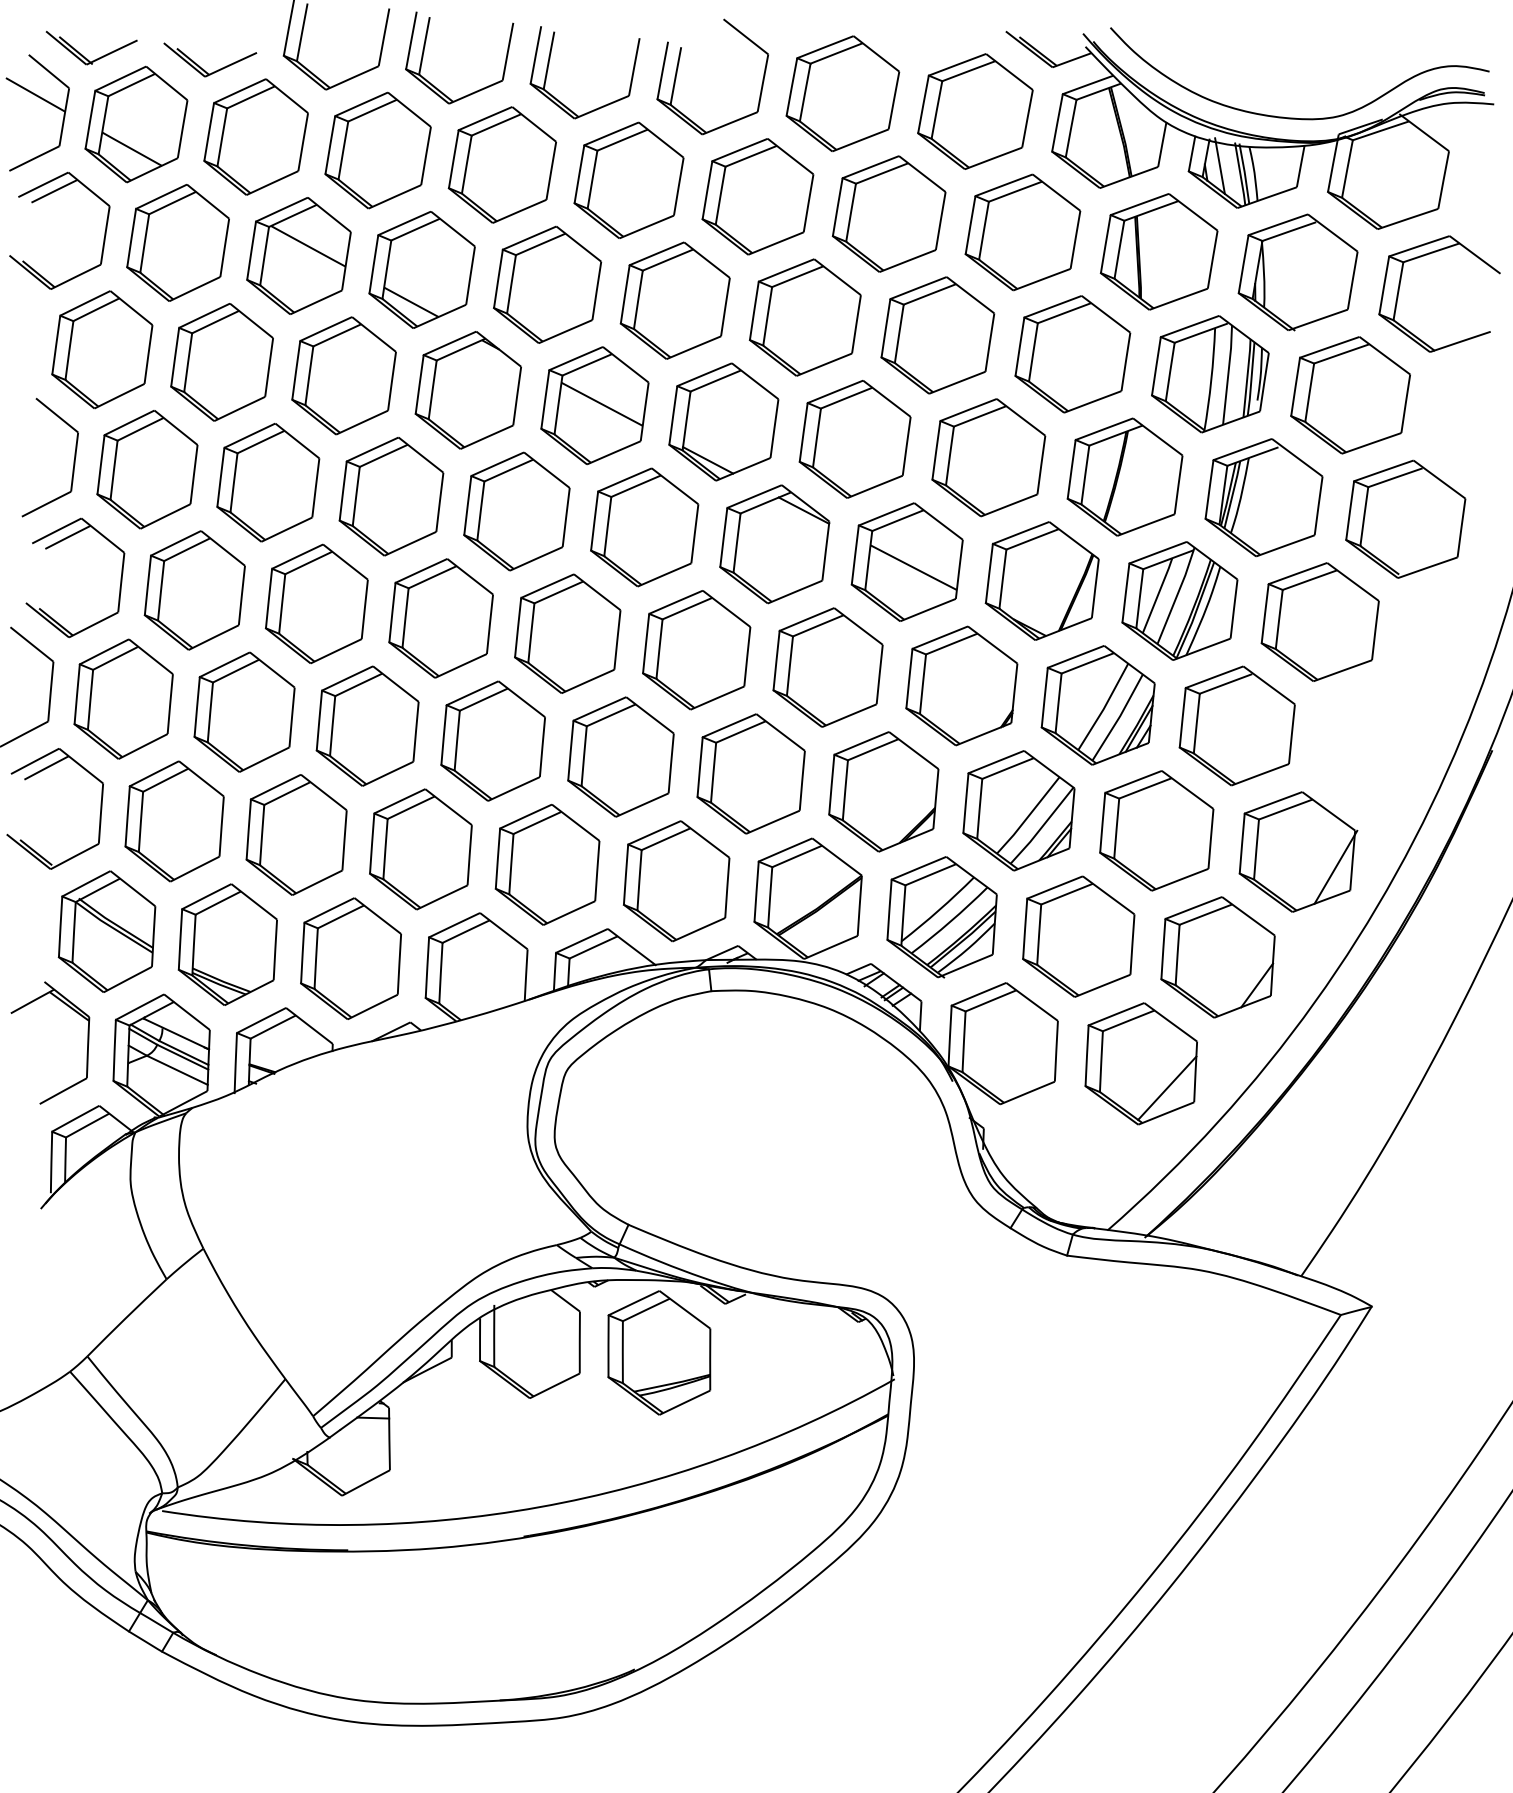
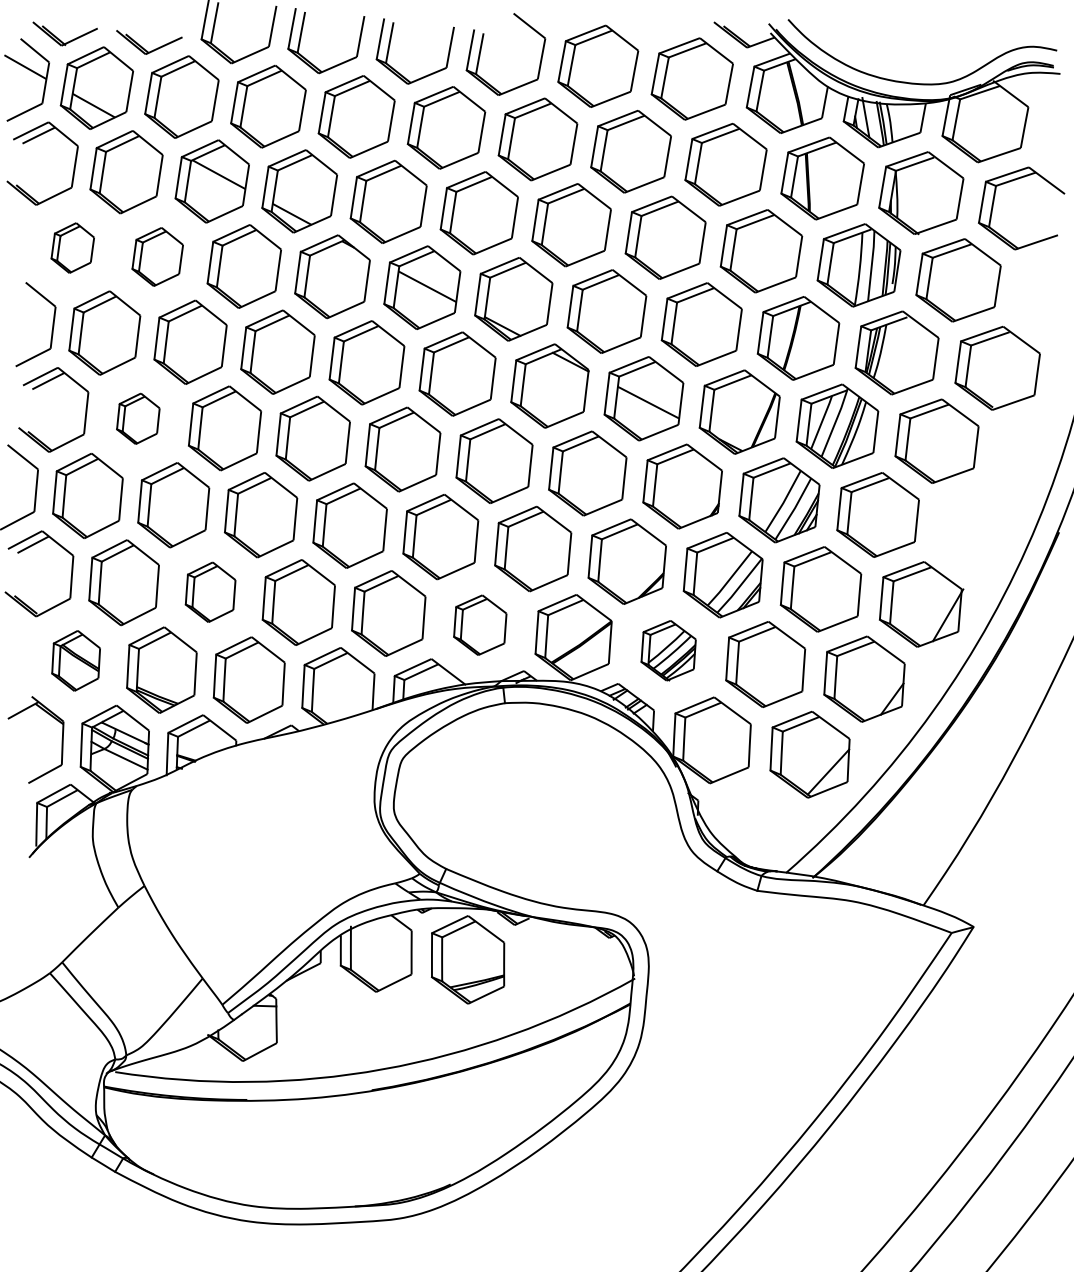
part: (102, 349) -> (72, 247), size x0.6
part: (221, 362) -> (157, 257), size x0.7
part: (194, 590) -> (138, 418), size x0.6
part: (296, 834) -> (210, 592), size x0.7
part: (676, 881) -> (480, 625), size x0.7
part: (941, 917) -> (668, 650), size x0.7
part: (106, 931) -> (75, 660), size x0.7

